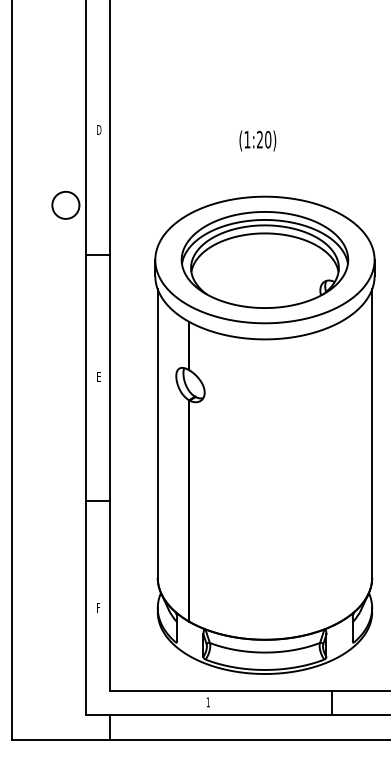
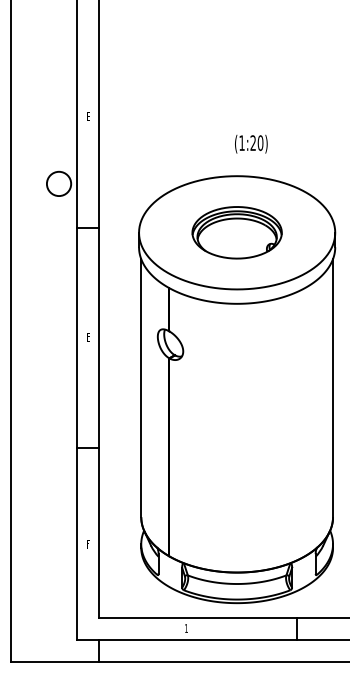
text: (99, 129) -> (89, 116), D -> E
text: (257, 140) -> (251, 143), moved
part: (264, 259) -> (236, 232), size x0.6

